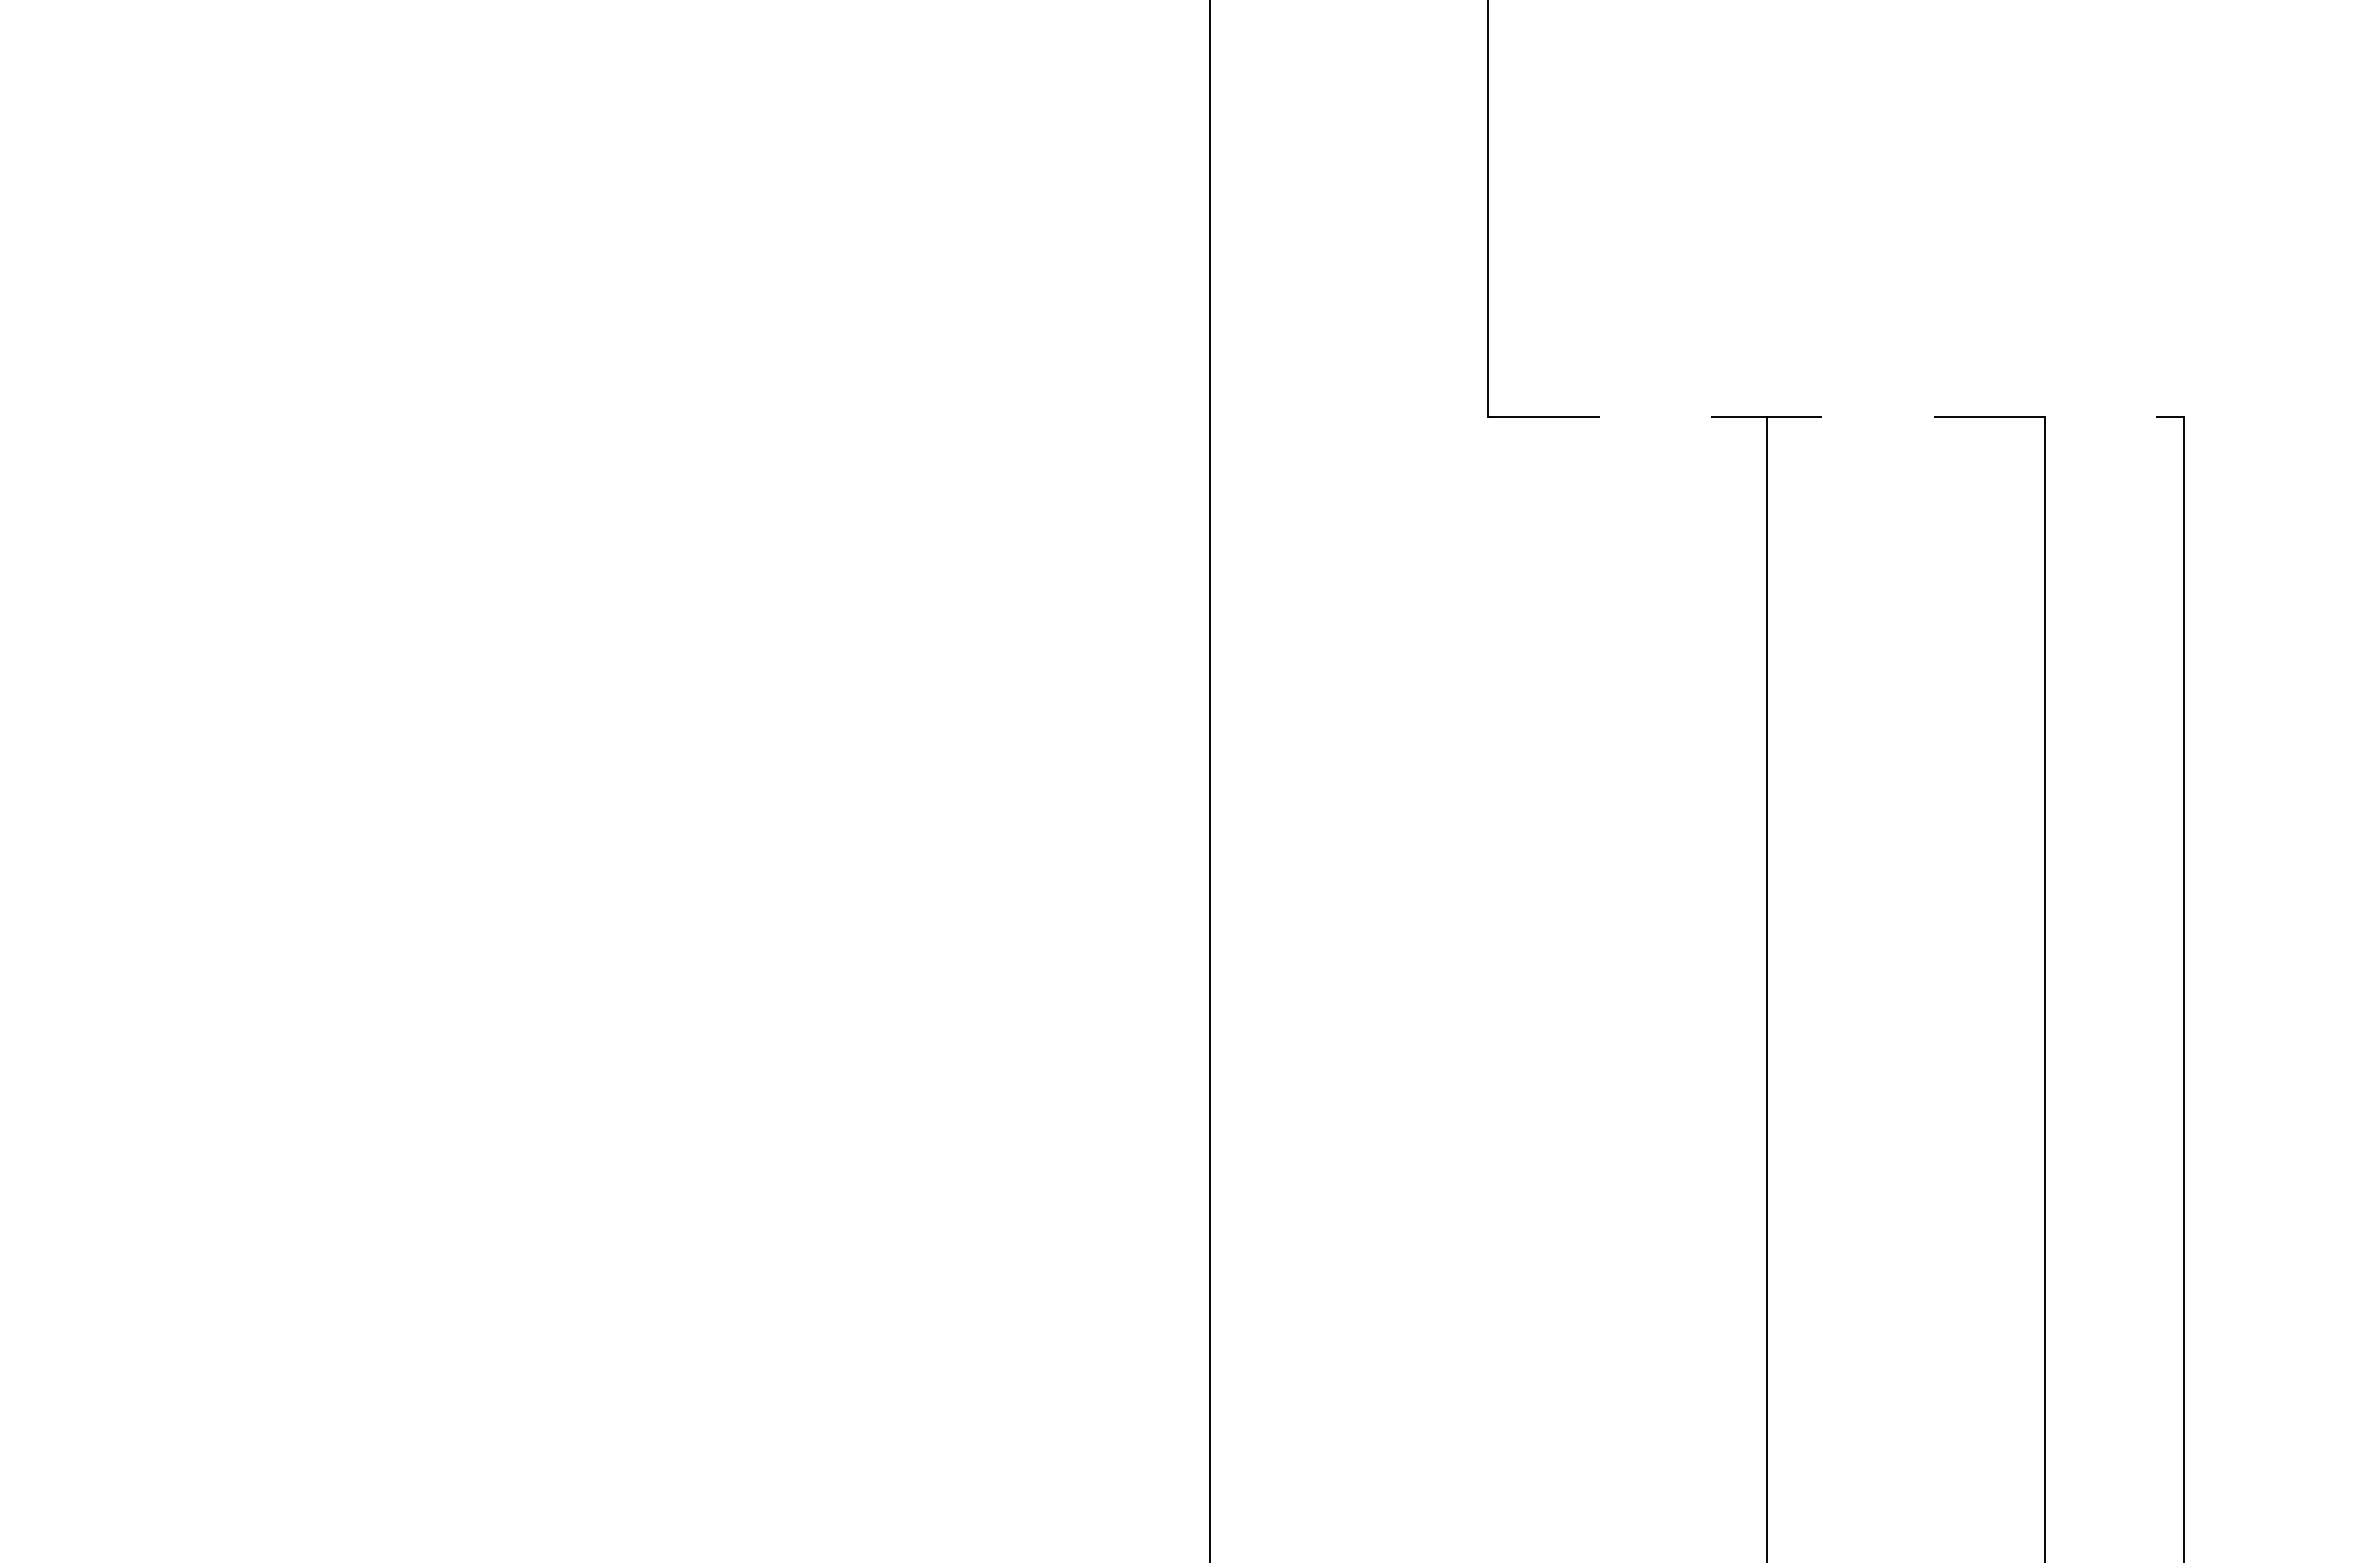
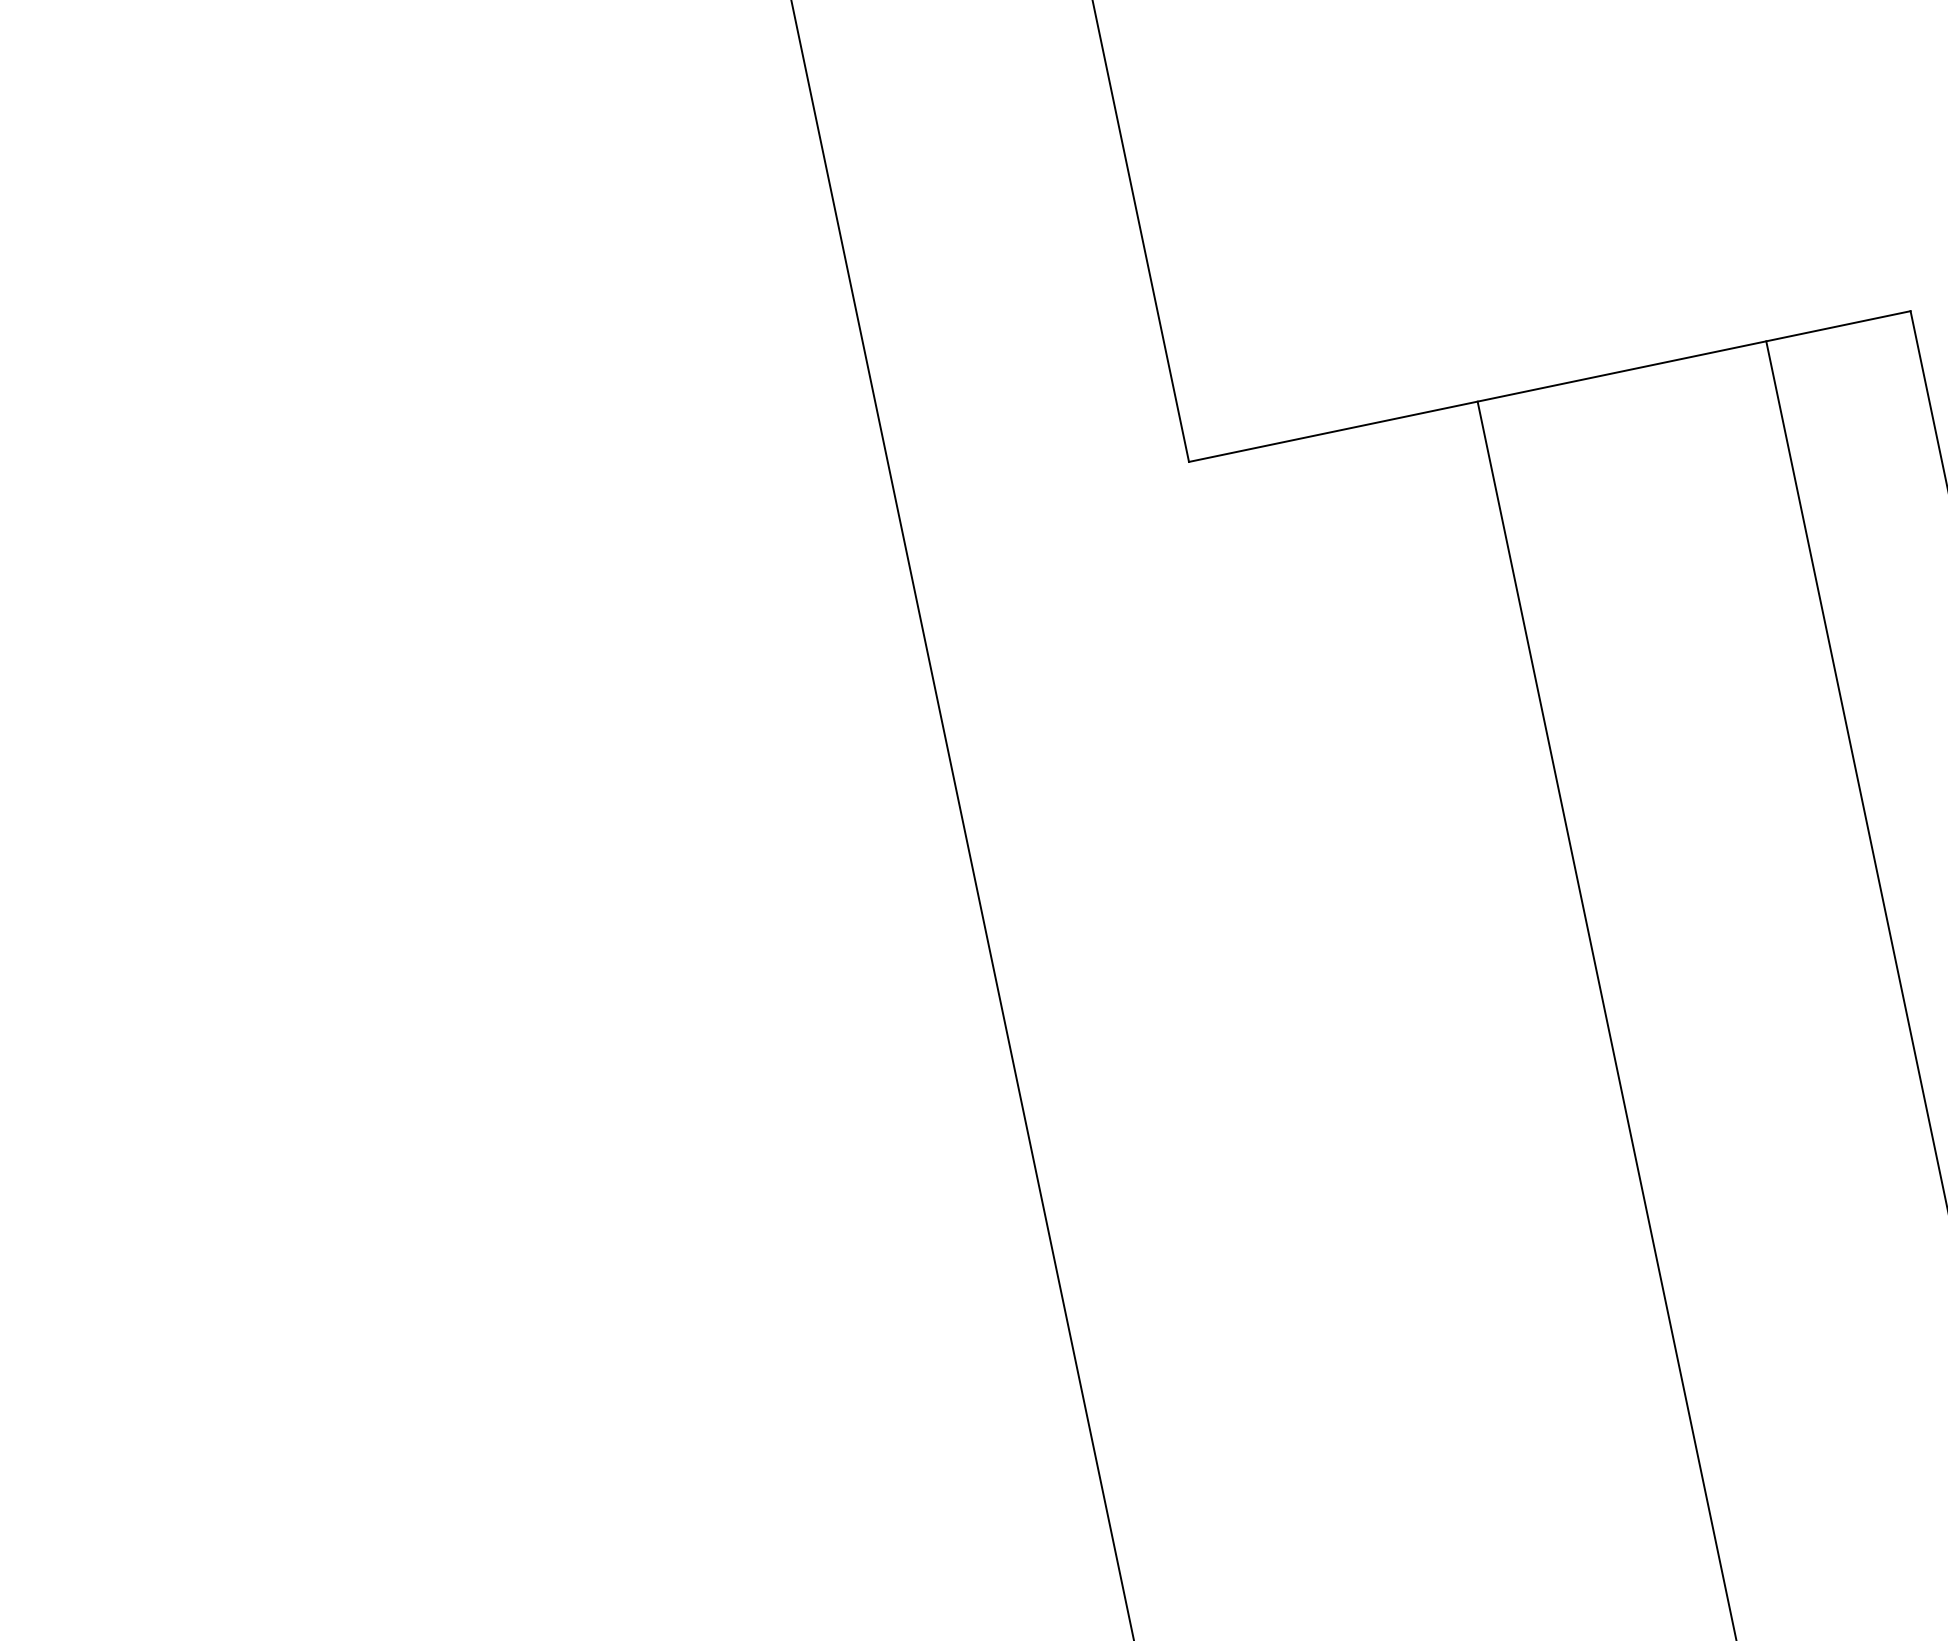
line: (1836, 417) -> (1550, 386), dashed -> solid

